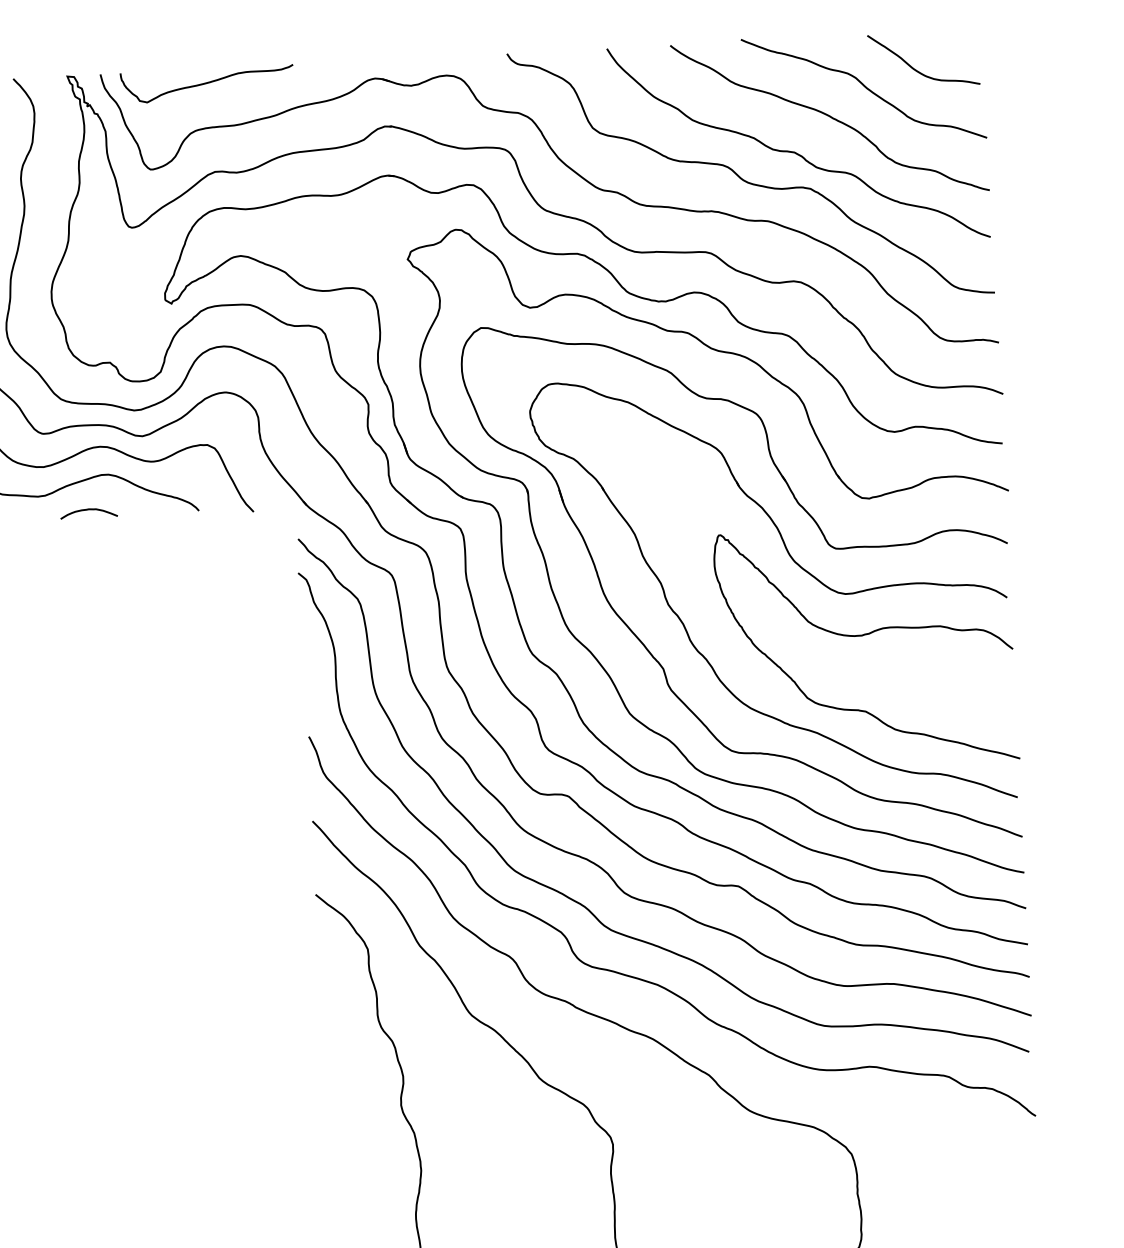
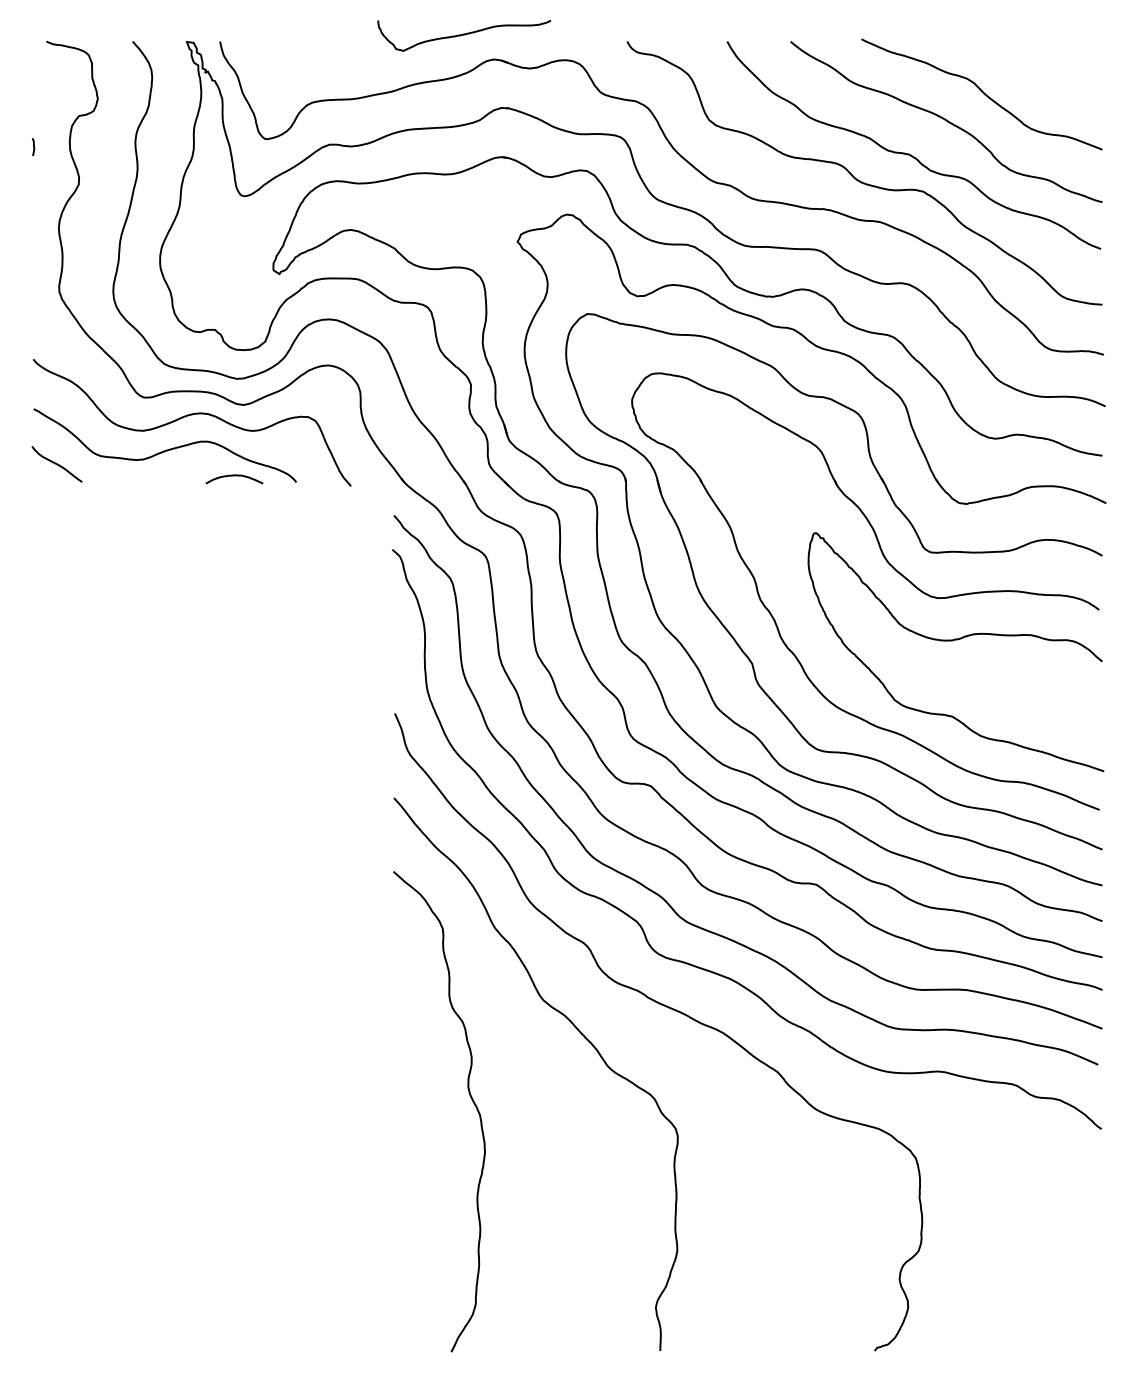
curve: (914, 68) -> (1033, 76), removed
curve: (207, 83) -> (464, 35), moved
curve: (88, 510) -> (234, 476), moved

